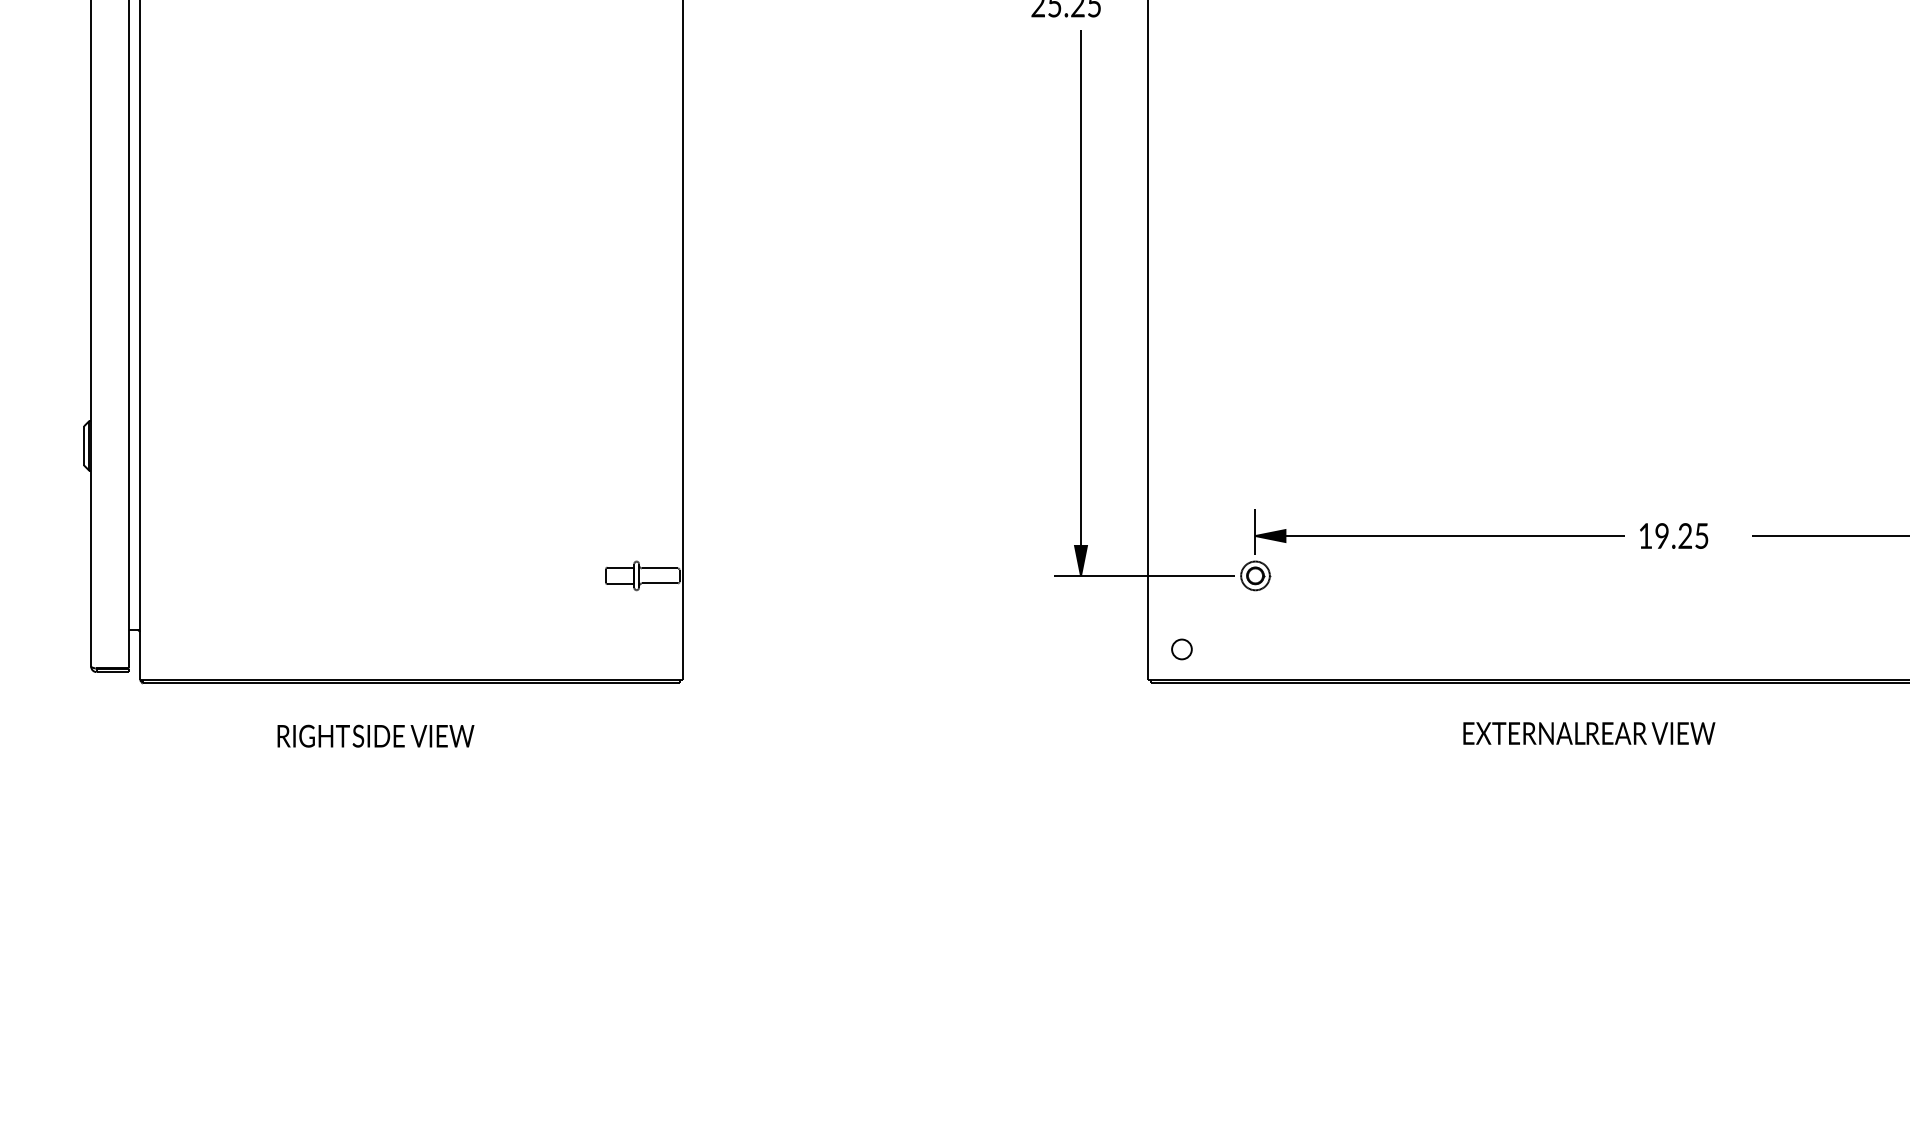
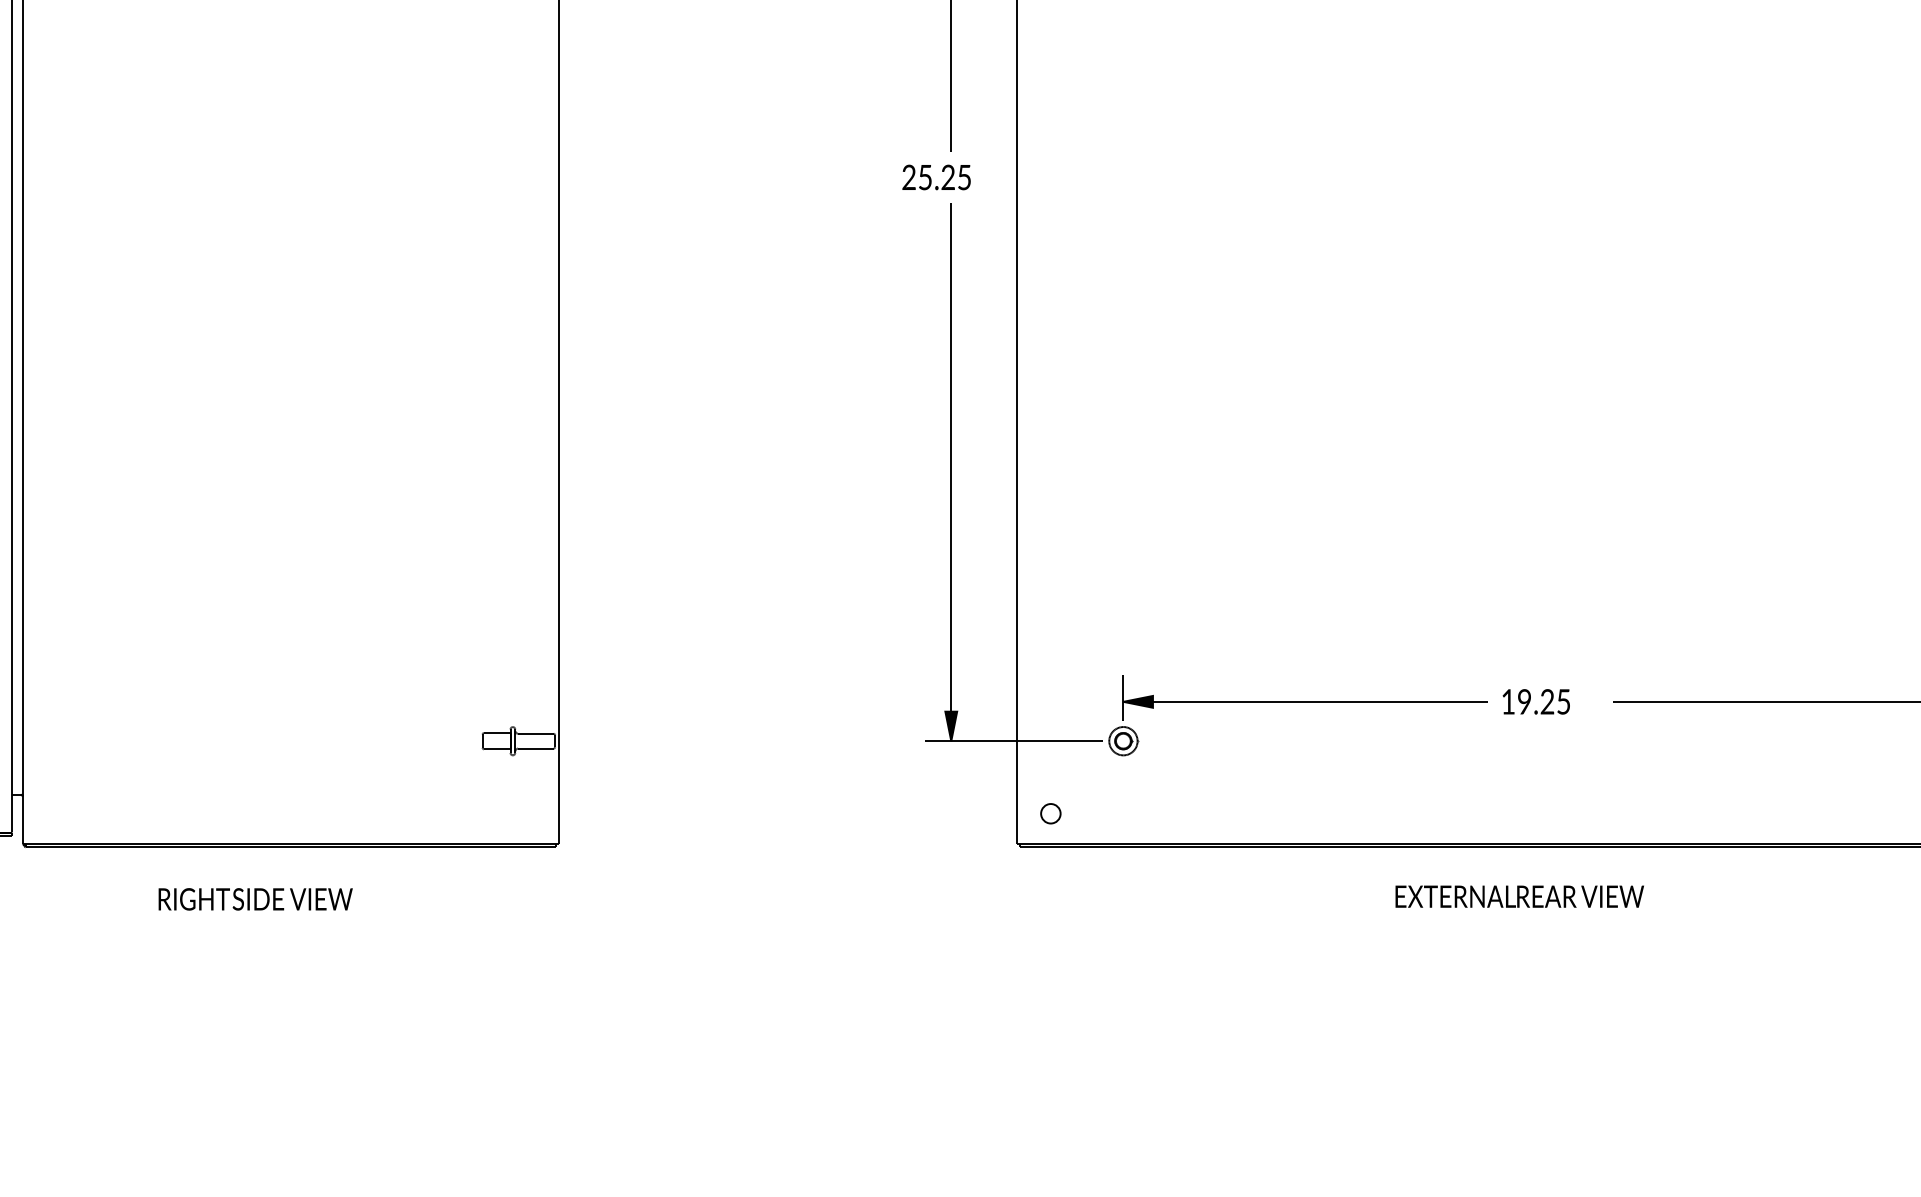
text: (1589, 733) -> (1519, 896), moved

